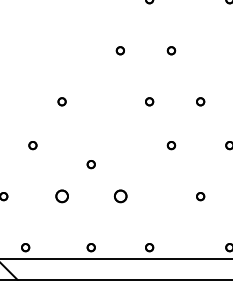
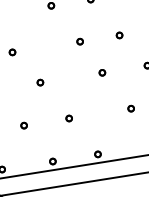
part: (90, 164) -> (39, 82), moved
part: (61, 196) -> (23, 125), size x0.62
part: (119, 196) -> (68, 118), size x0.62

